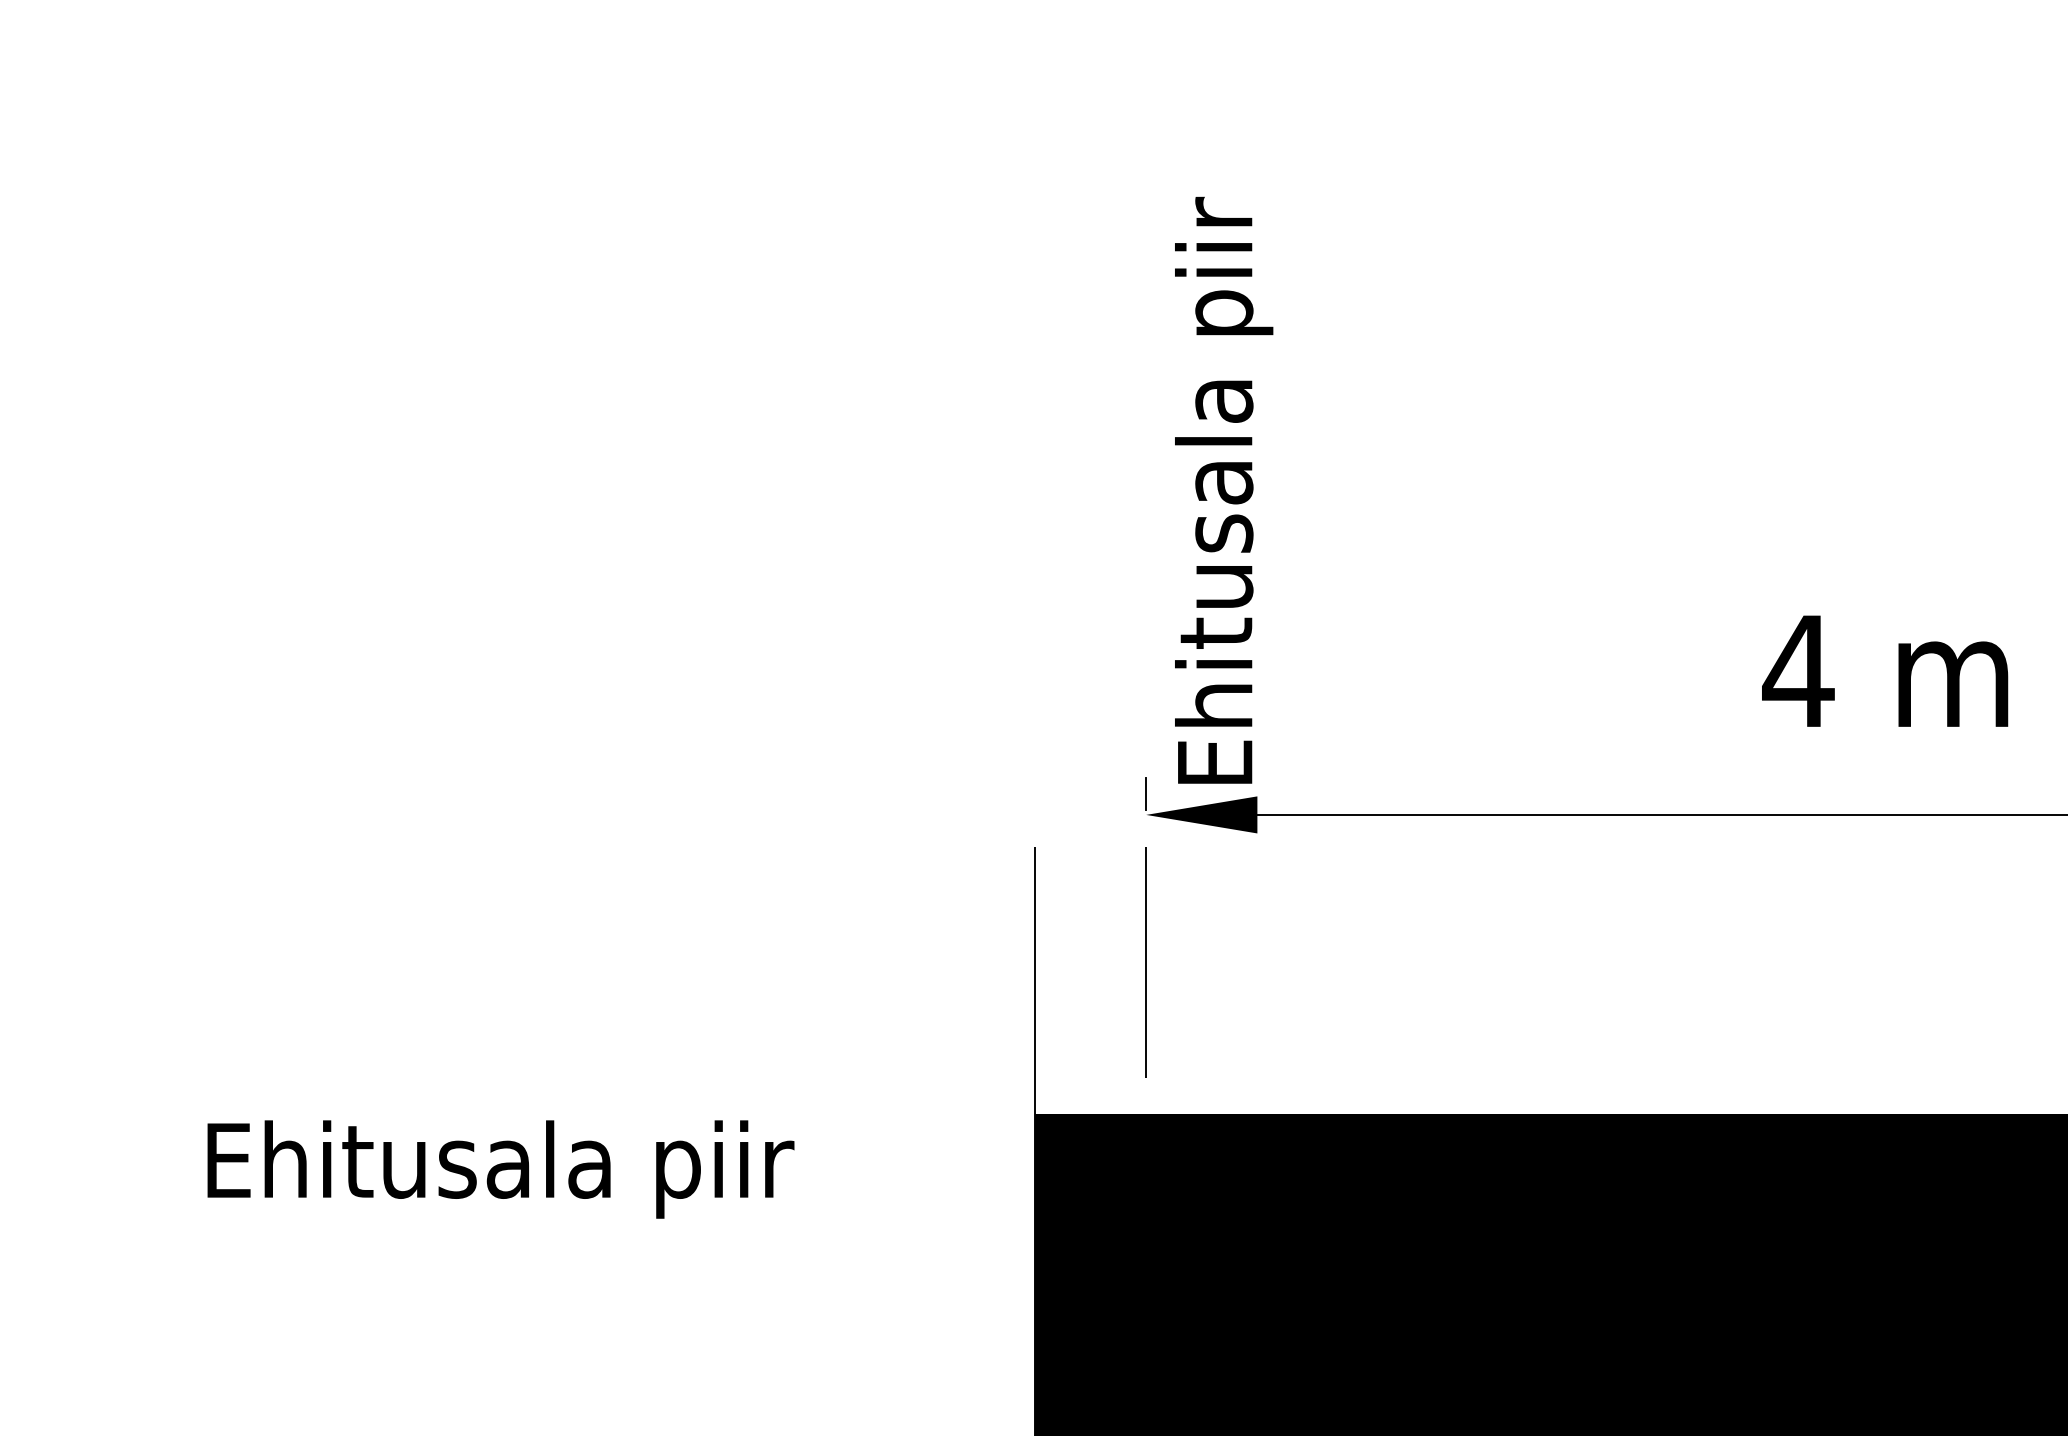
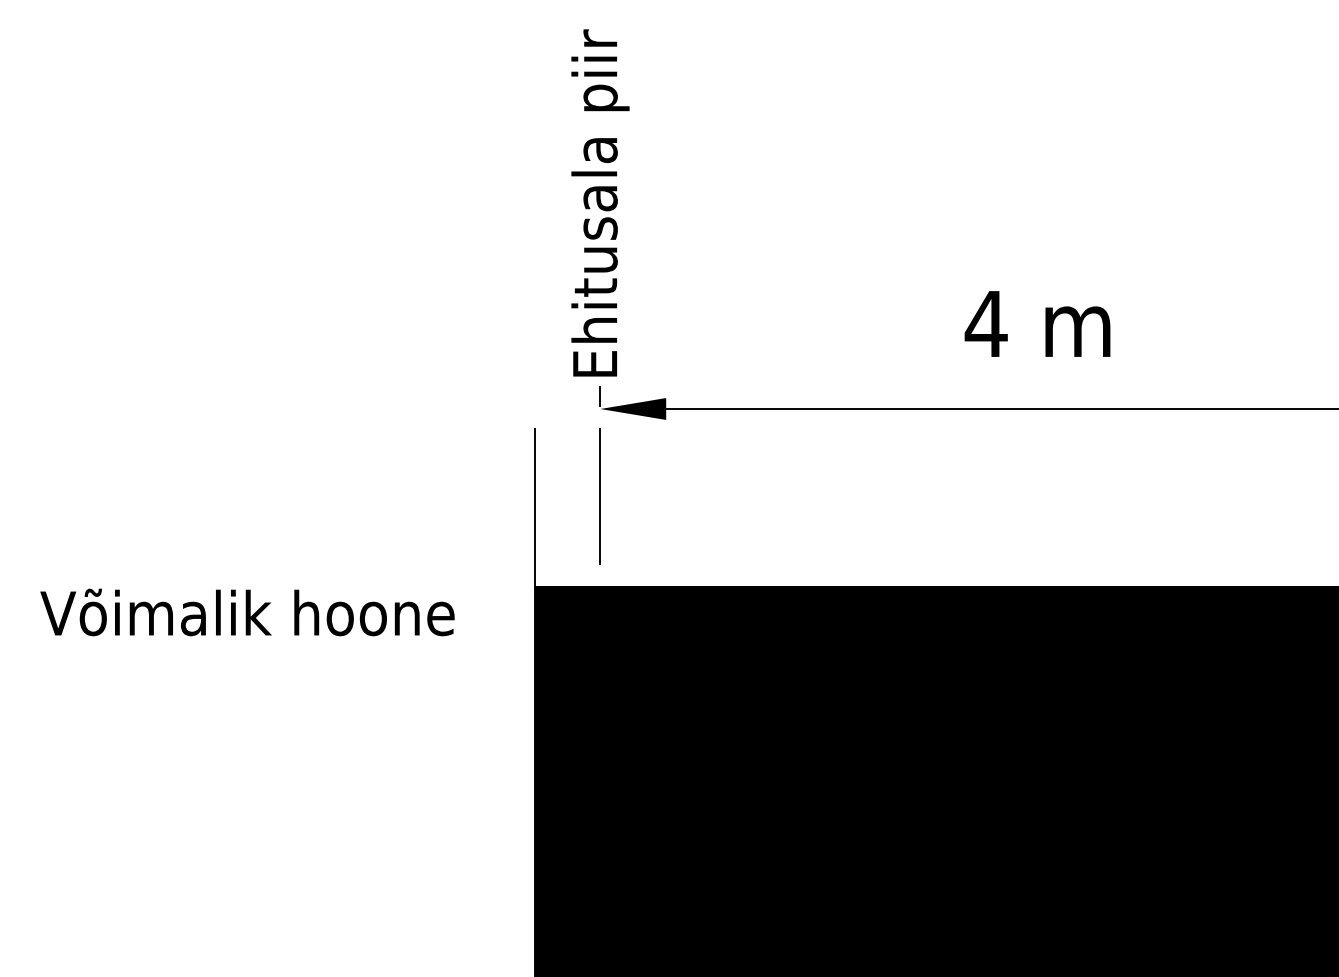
text: (1224, 489) -> (600, 202), moved
text: (549, 1167) -> (247, 617), Ehitusala piir -> Võimalik hoone

